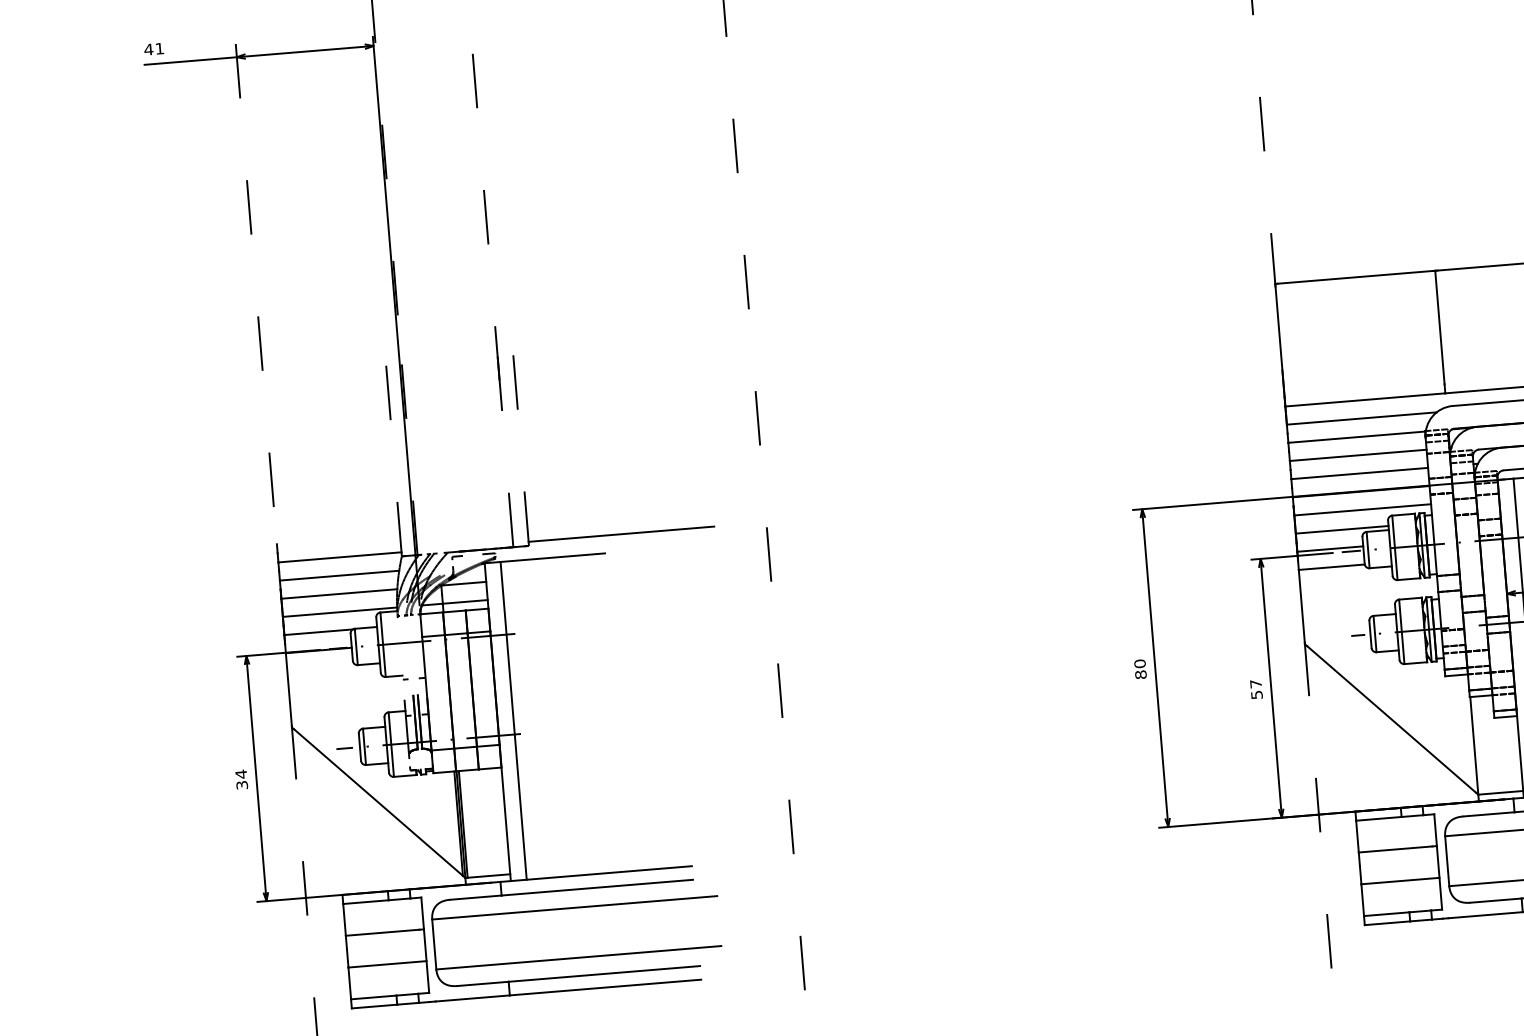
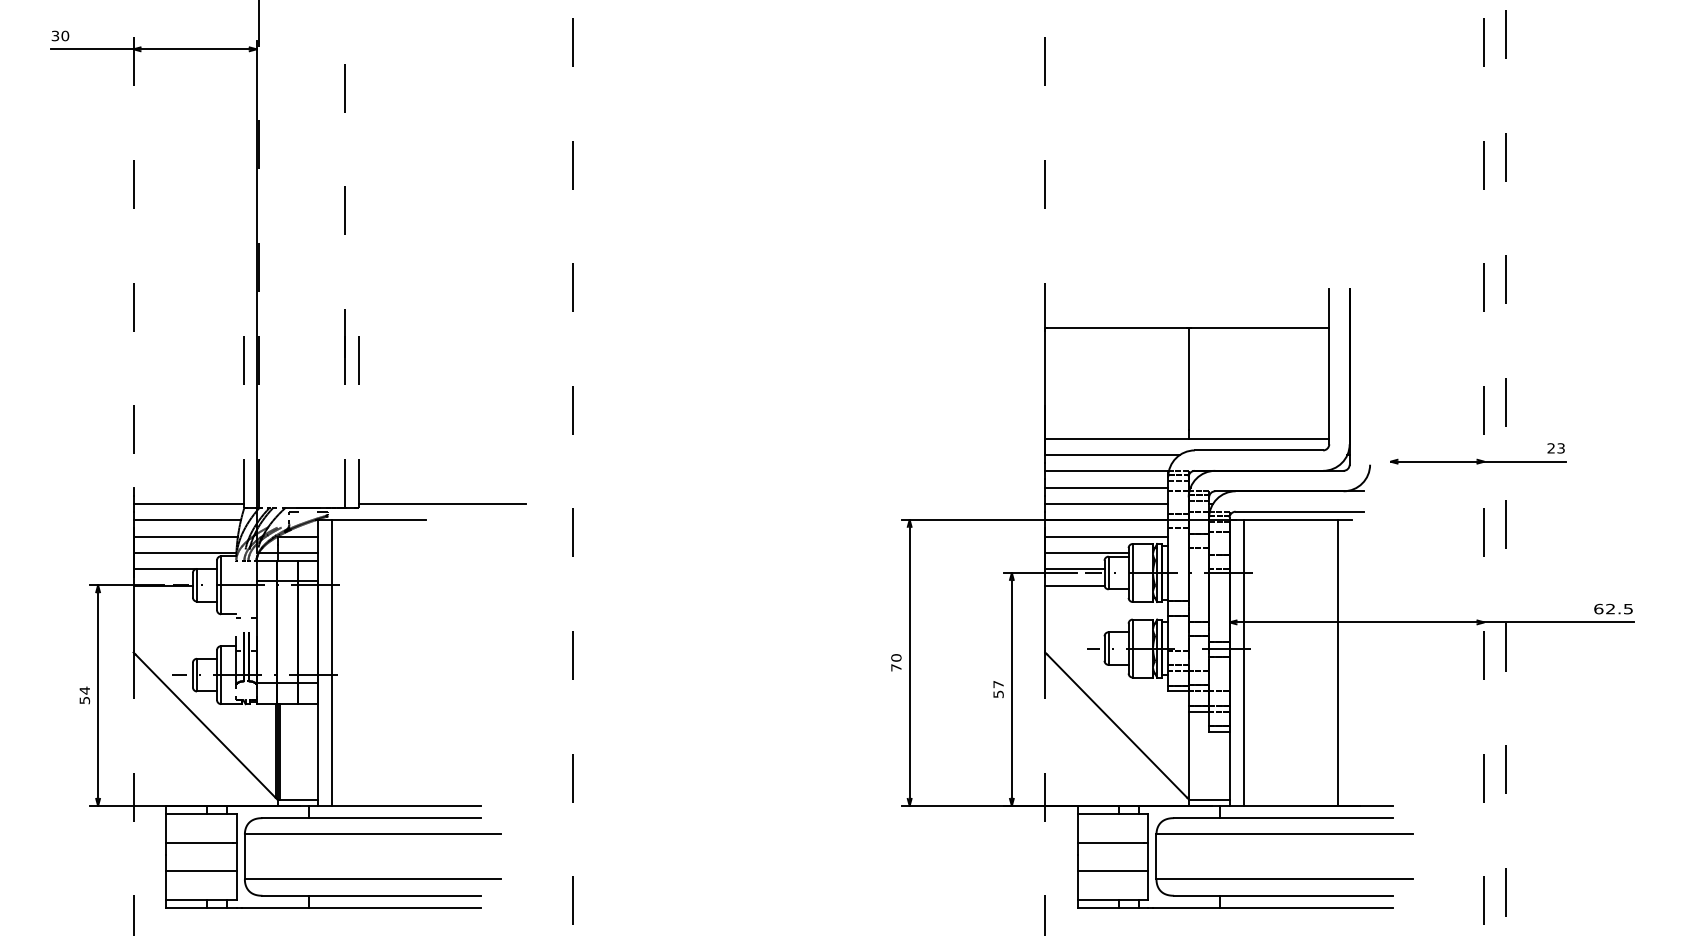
text: (154, 48) -> (60, 35), 41 -> 30
text: (1141, 674) -> (896, 667), 80 -> 70
text: (241, 784) -> (84, 699), 34 -> 54

